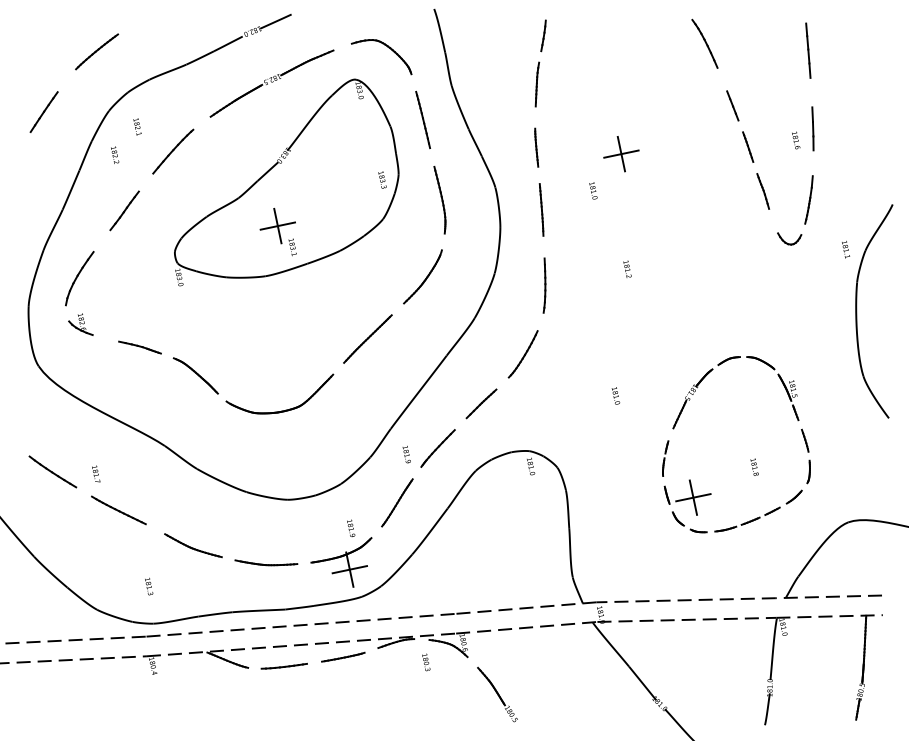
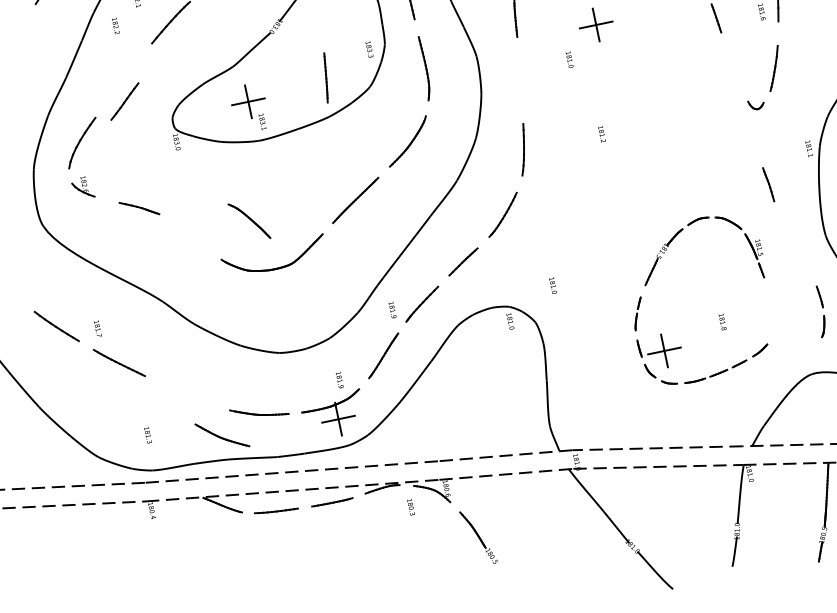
line: (763, 191) -> (768, 184), moved
line: (541, 209) -> (325, 77), moved
line: (124, 210) -> (124, 101), moved
part: (277, 232) -> (248, 107), moved
part: (789, 238) -> (755, 105), size x0.7
text: (845, 249) -> (808, 148), moved
part: (195, 375) -> (249, 220), moved
text: (615, 395) -> (552, 285), moved
part: (805, 456) -> (820, 311), moved
part: (193, 545) -> (222, 435), moved

